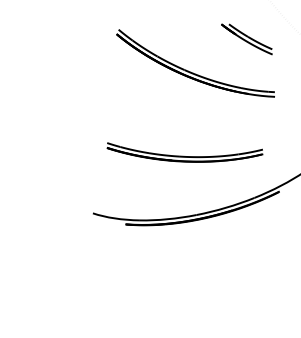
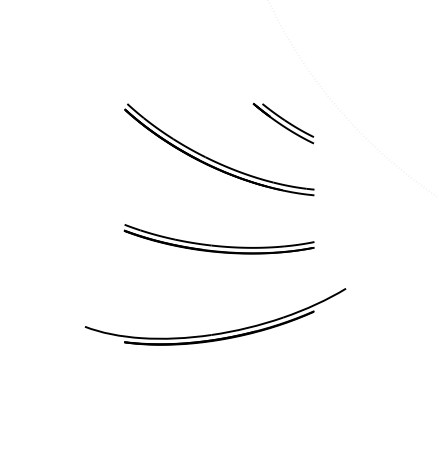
part: (184, 151) -> (218, 239), moved

